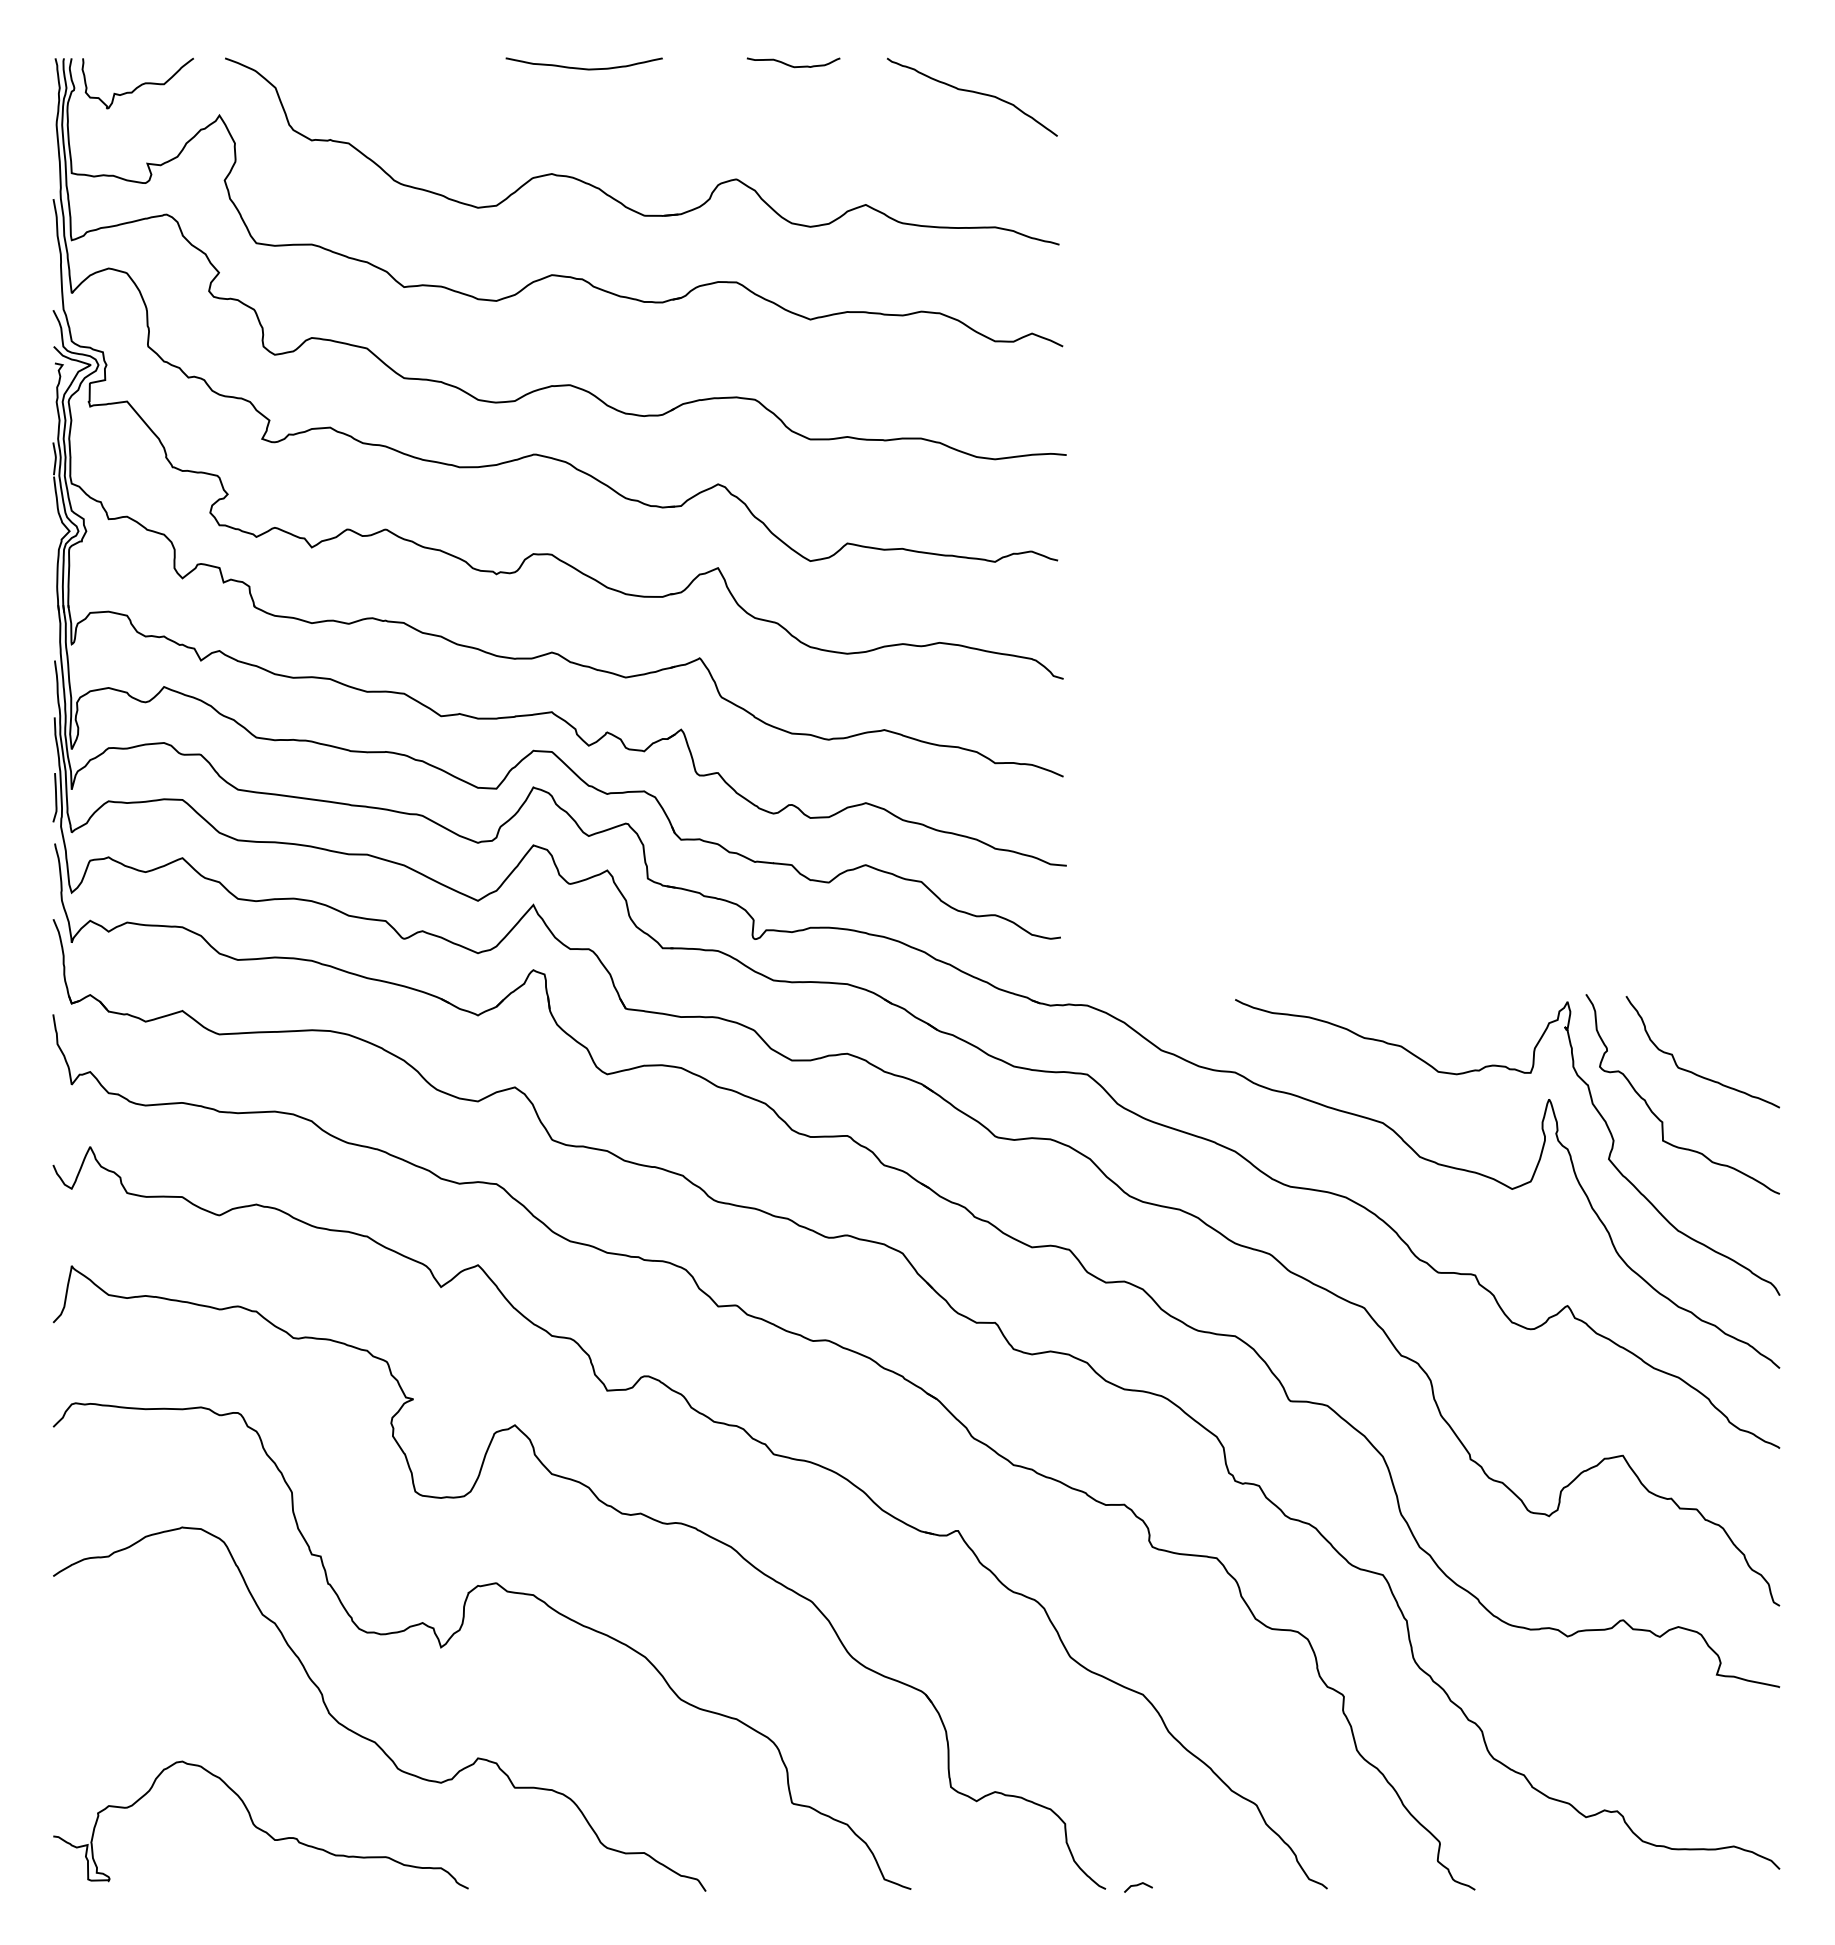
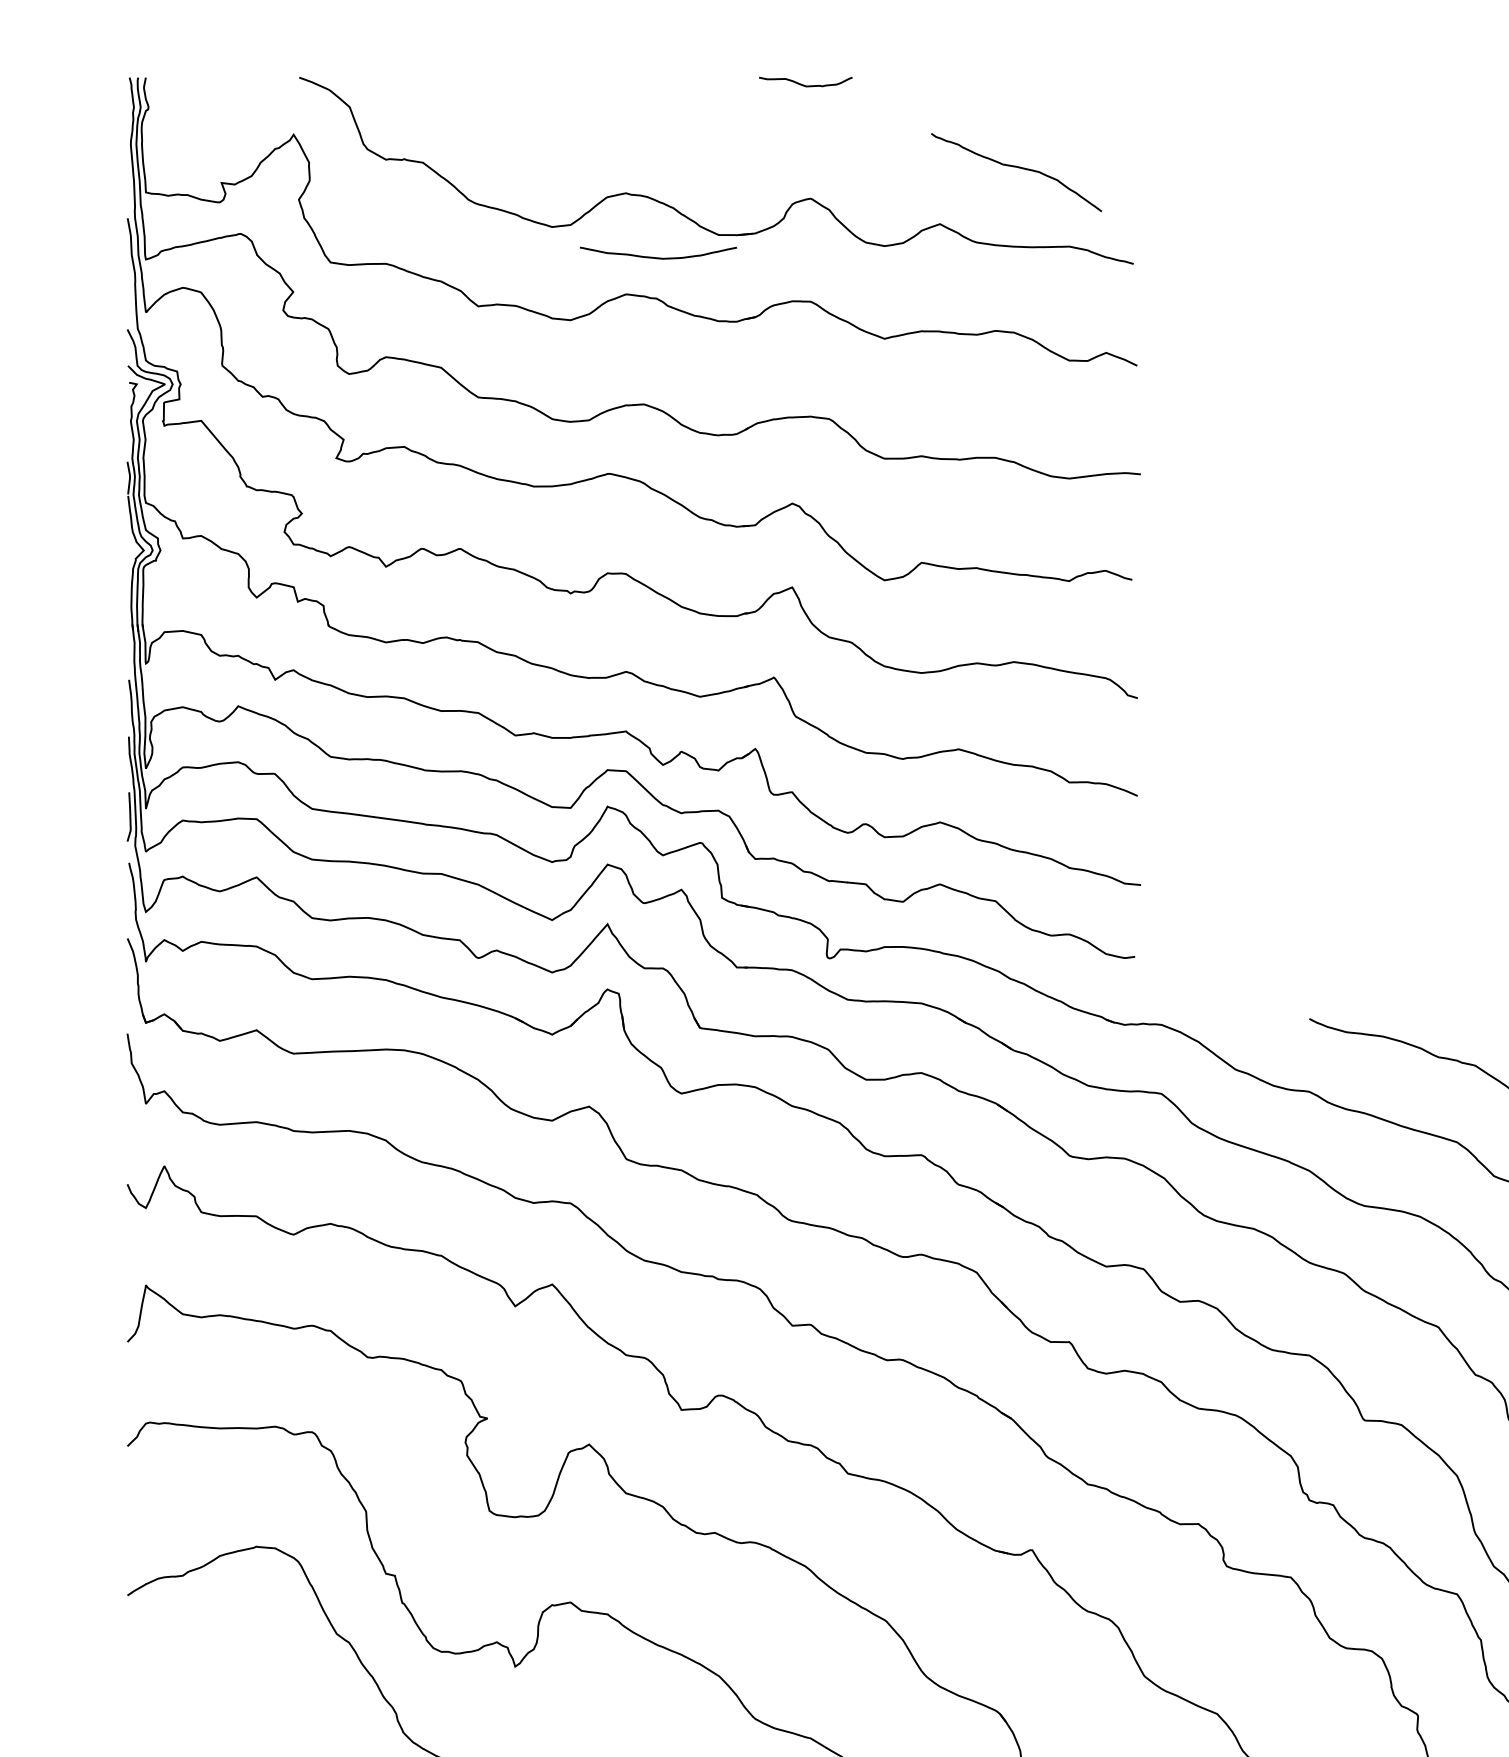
curve: (792, 65) -> (804, 84), moved
curve: (580, 67) -> (654, 256), moved
curve: (138, 85) -> (212, 104), removed
curve: (972, 92) -> (1016, 167), moved

